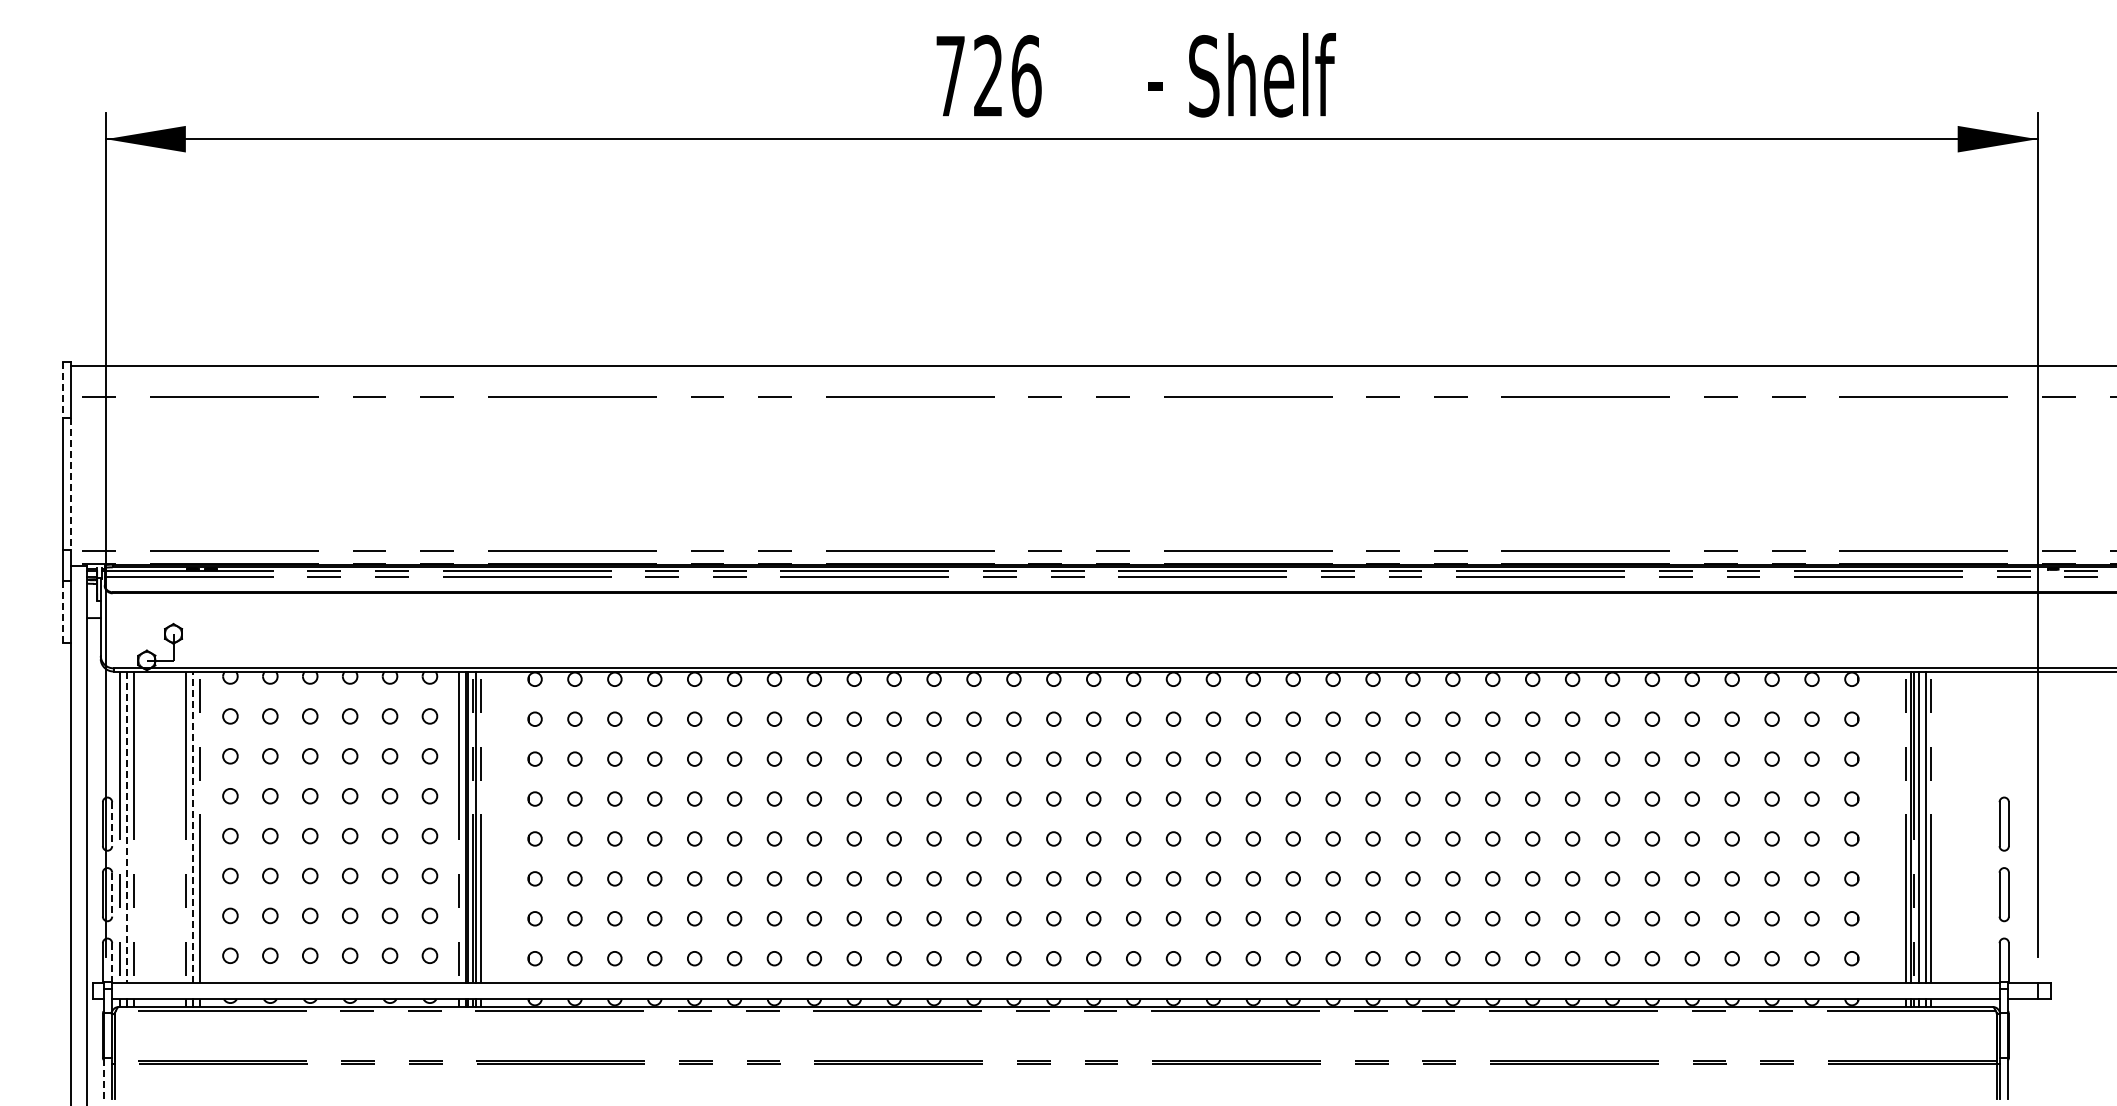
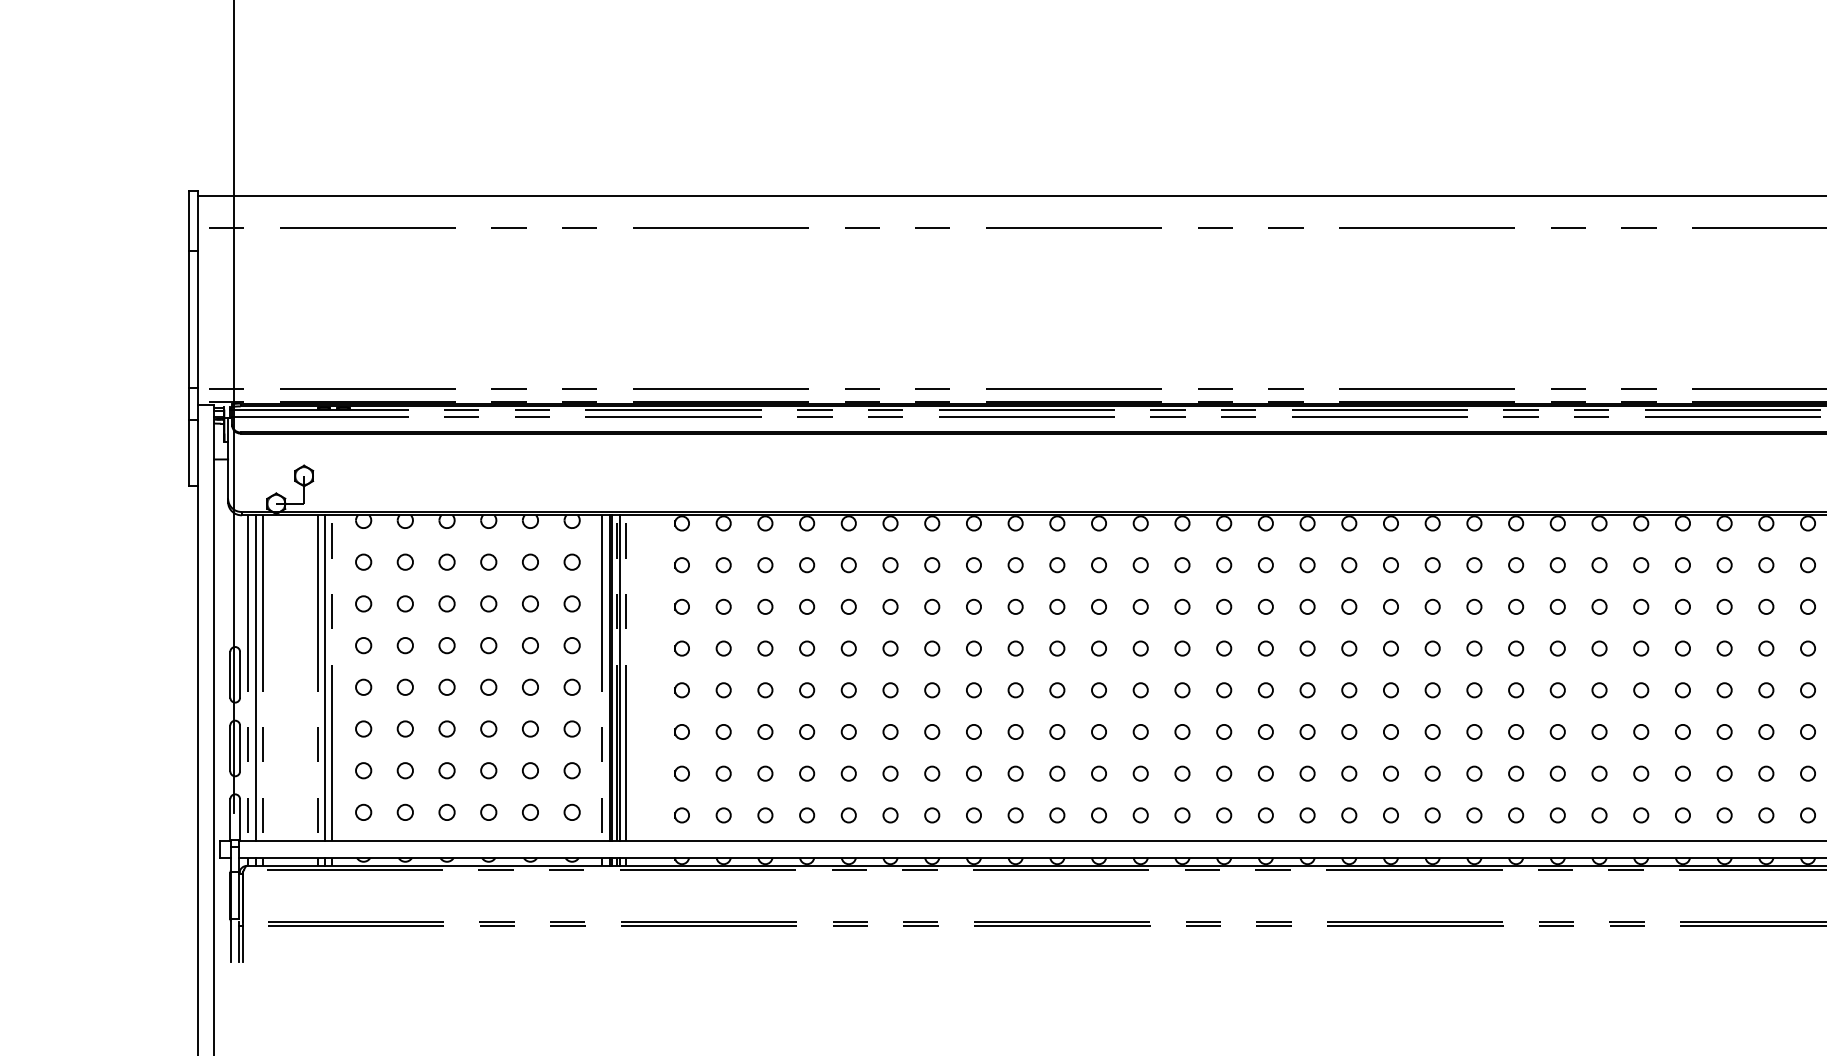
line: (63, 390) -> (189, 221), dashed -> solid
line: (71, 484) -> (197, 319), dashed -> solid
line: (63, 612) -> (189, 453), dashed -> solid
line: (112, 824) -> (240, 675), dashed -> solid
line: (127, 827) -> (256, 678), dashed -> solid
line: (193, 827) -> (325, 678), dashed -> solid
line: (112, 894) -> (240, 748), dashed -> solid
line: (112, 963) -> (240, 820), dashed -> solid
line: (103, 1078) -> (230, 940), dashed -> solid

